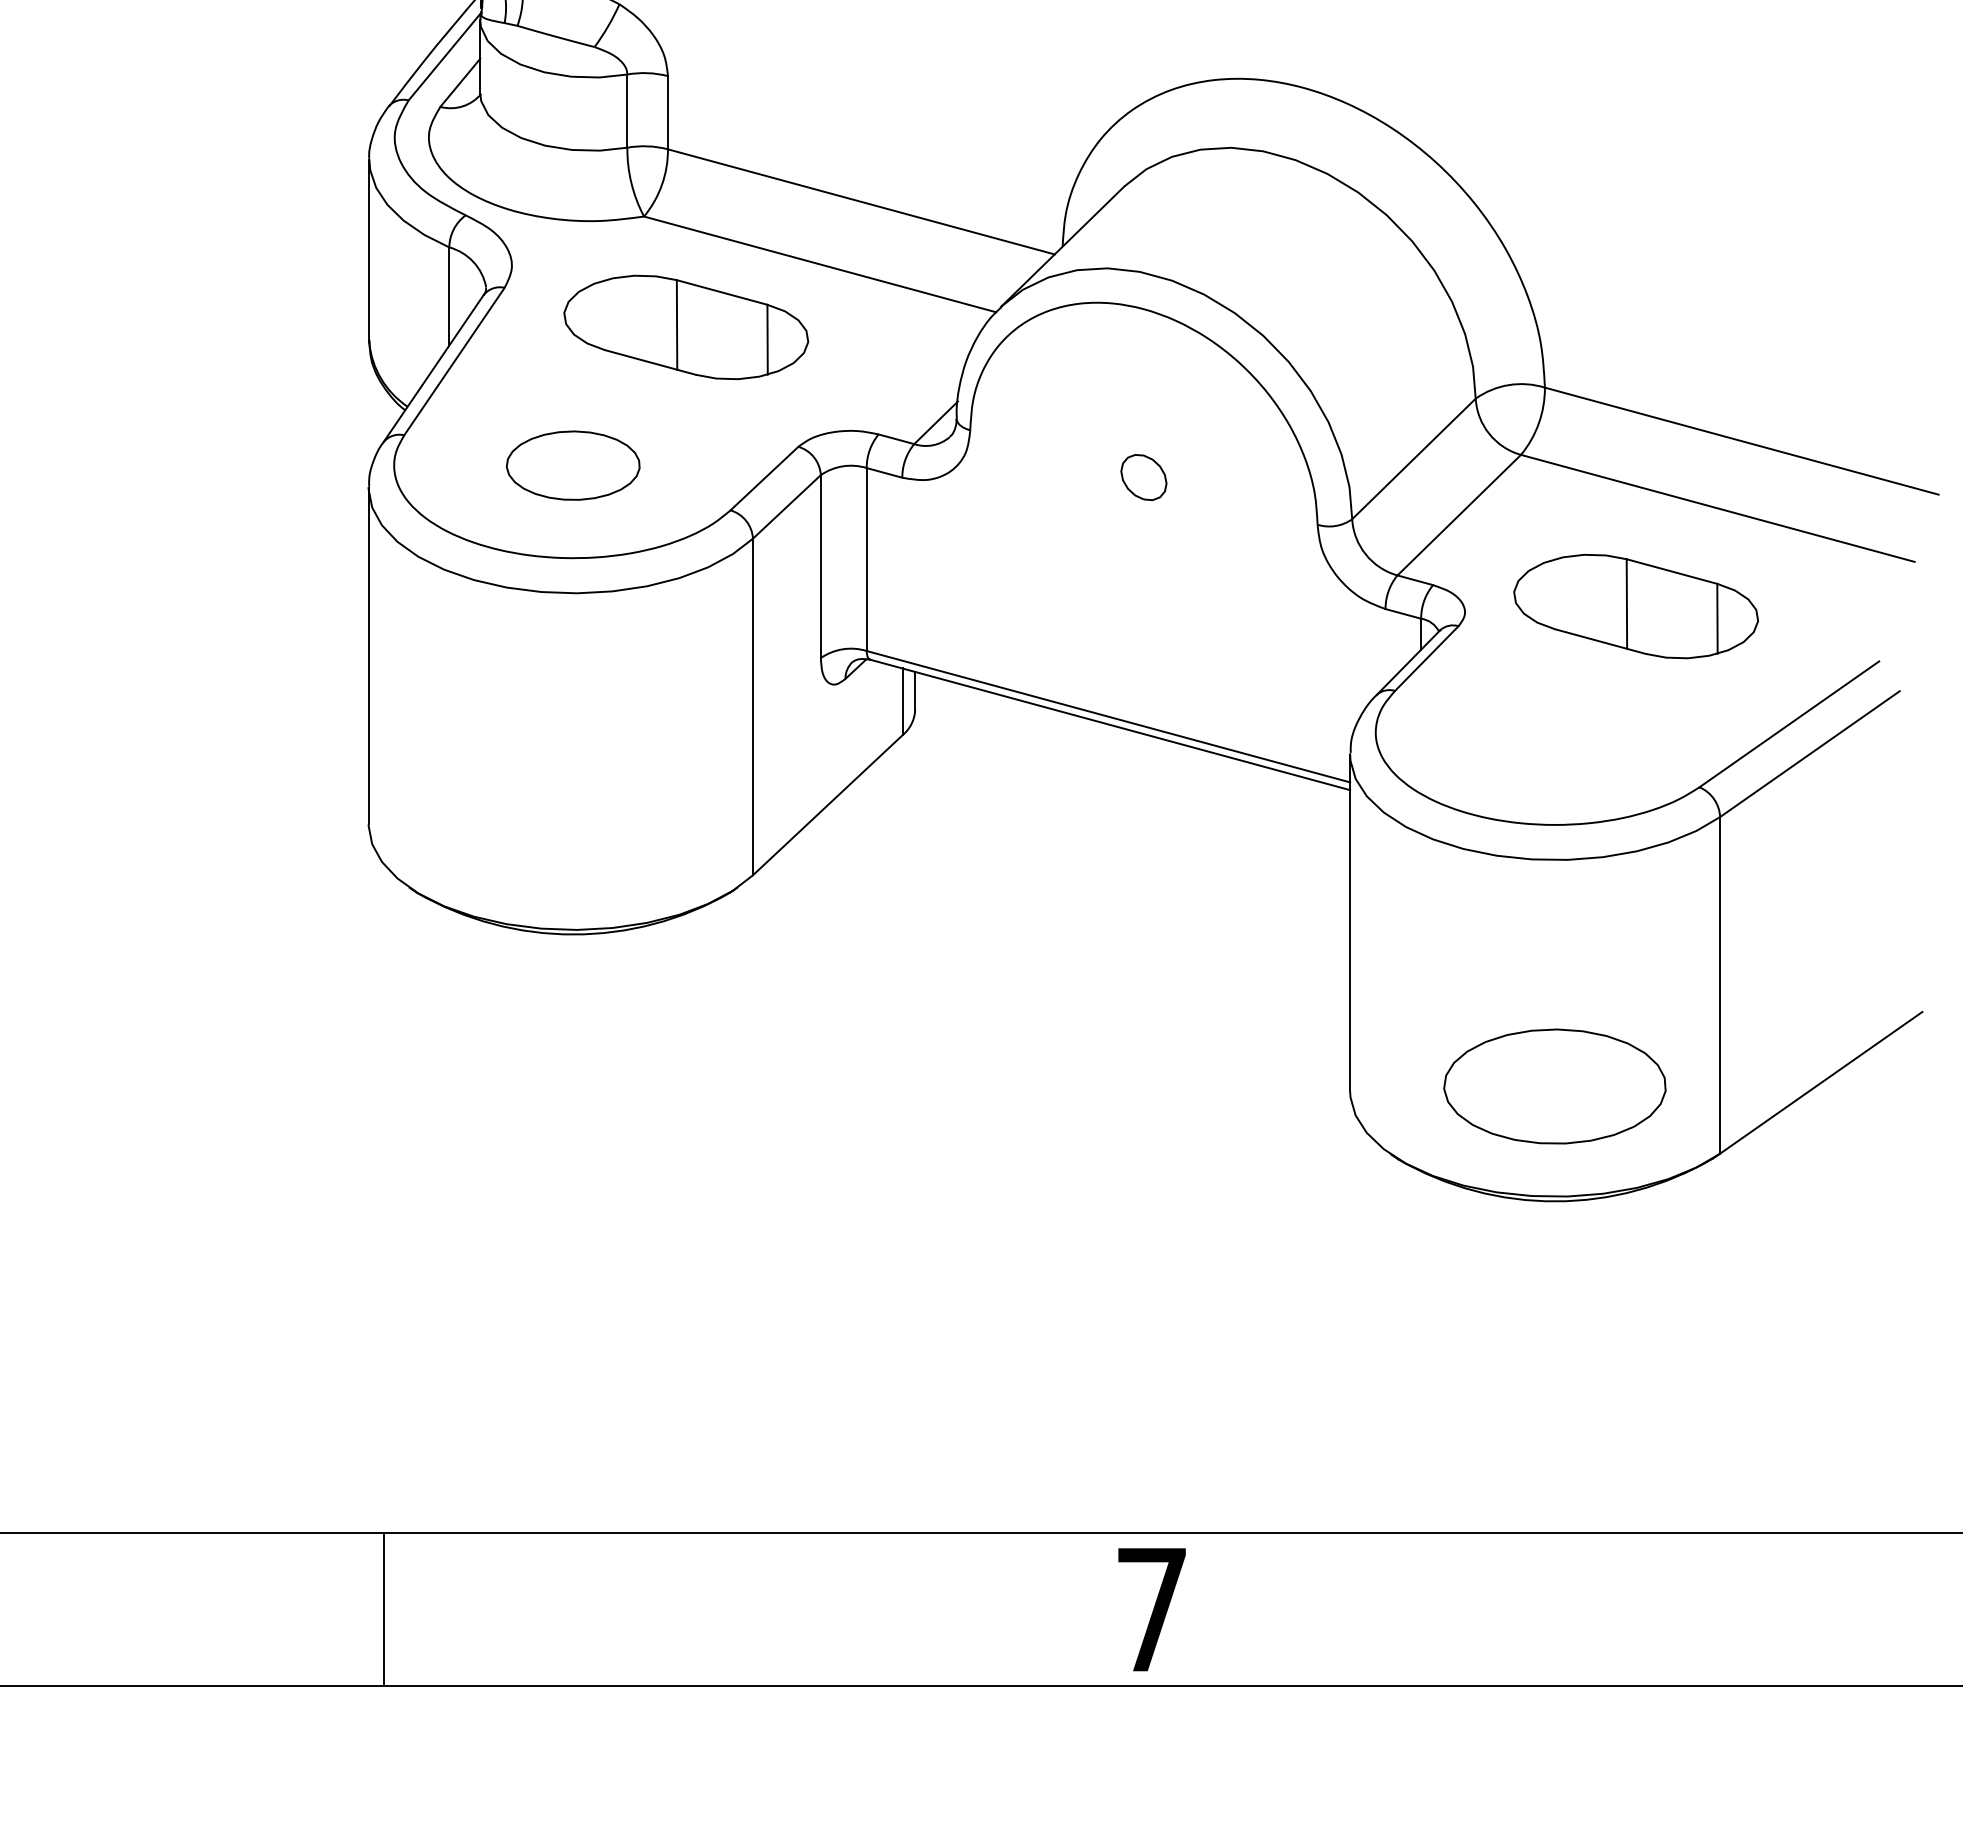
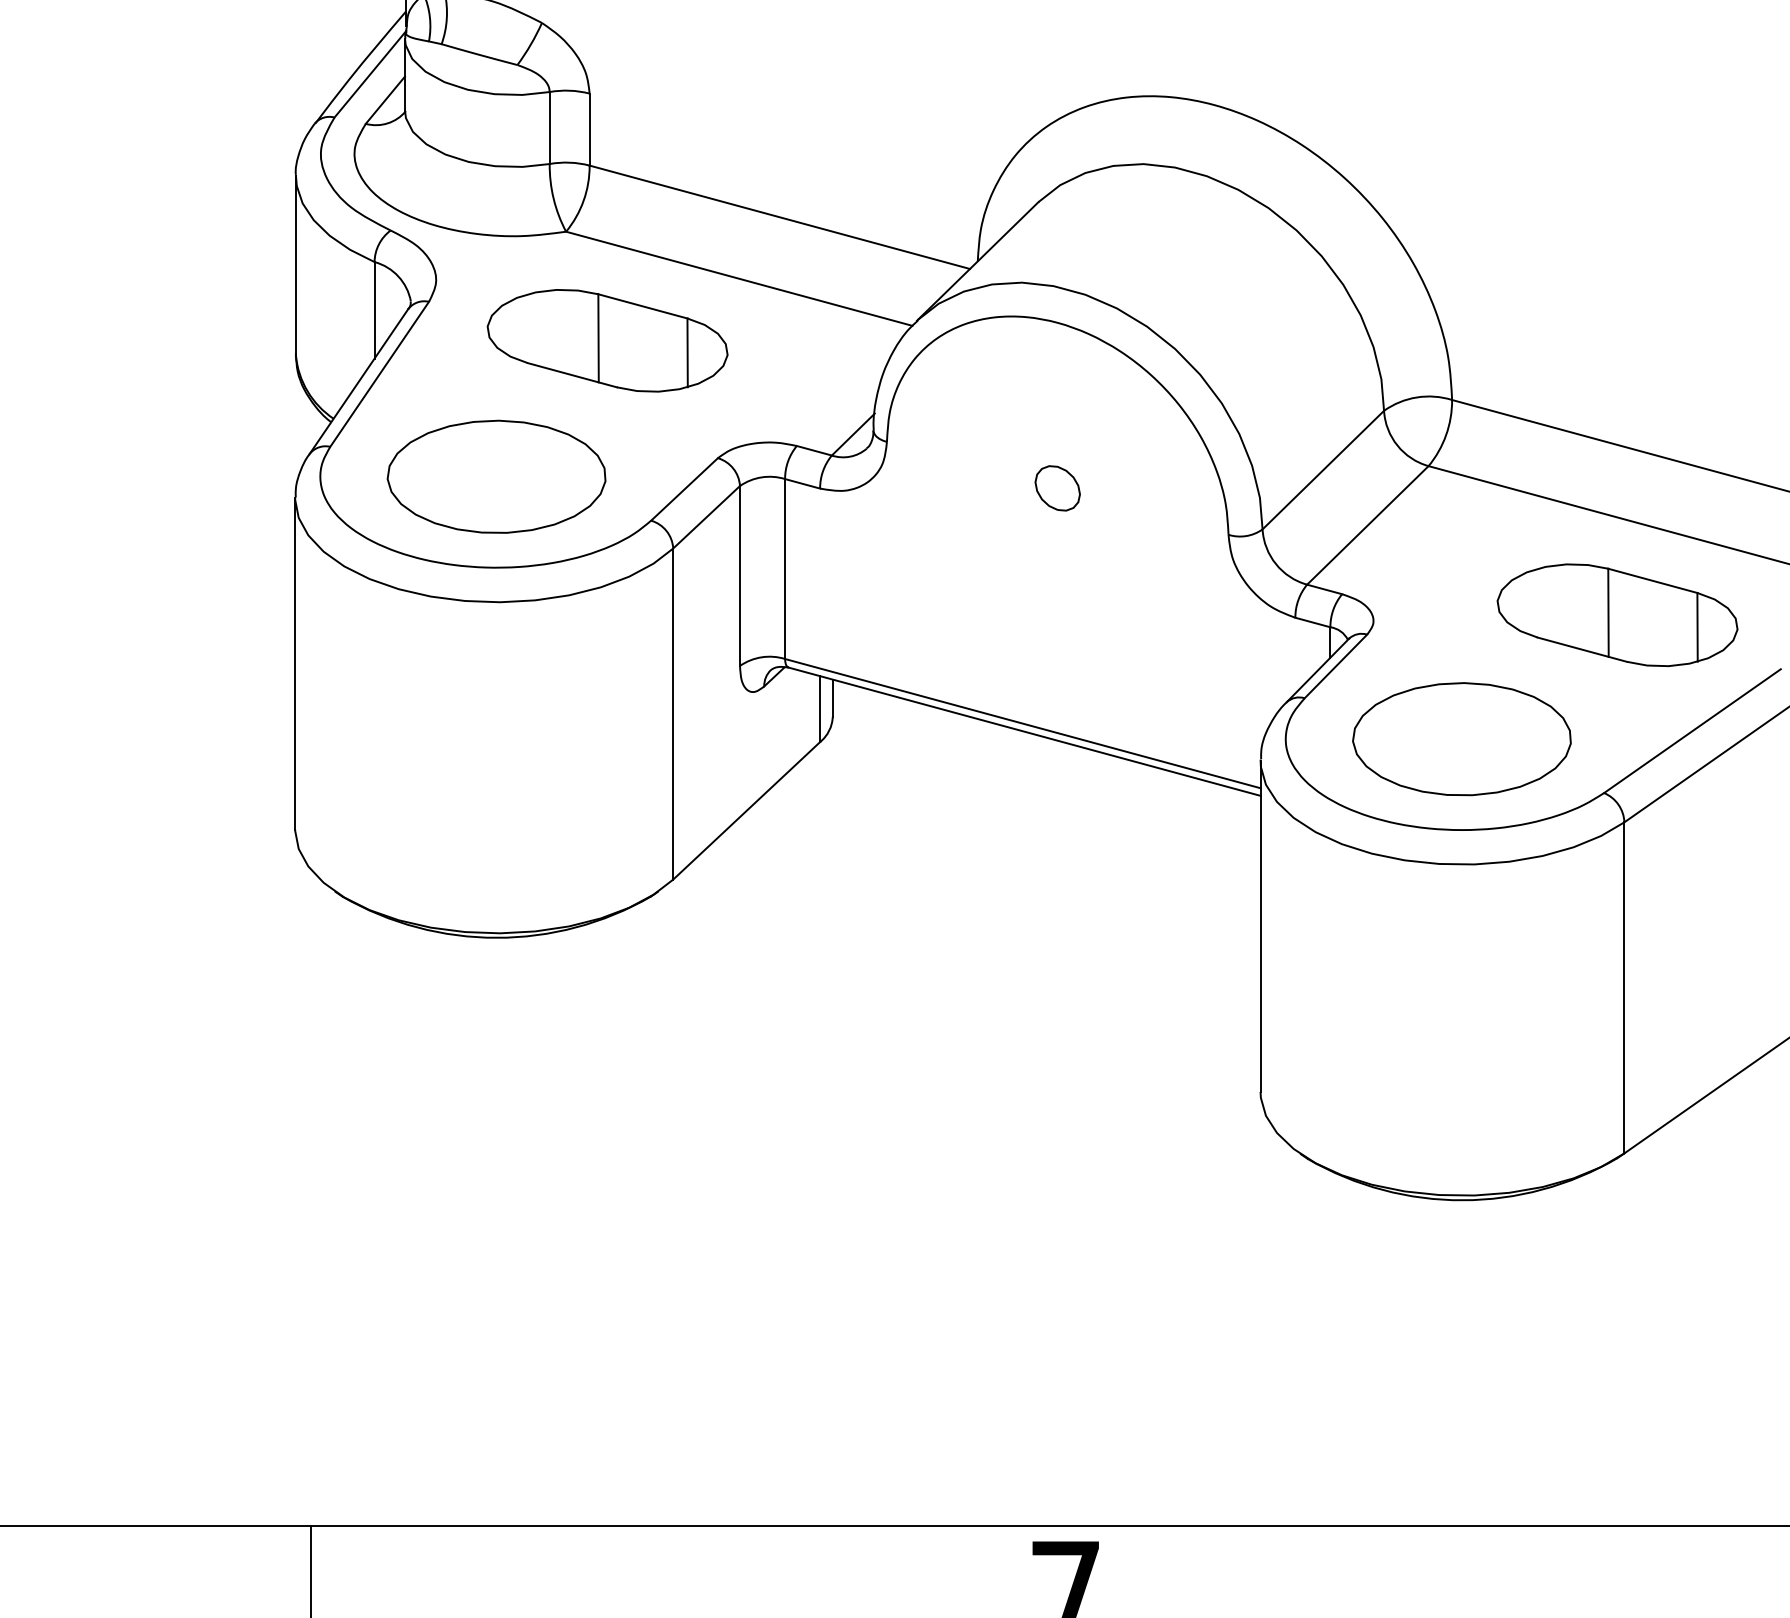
part: (572, 465) -> (495, 476), size x1.67
part: (1635, 606) -> (1616, 615), moved
part: (1554, 1086) -> (1461, 739), moved

